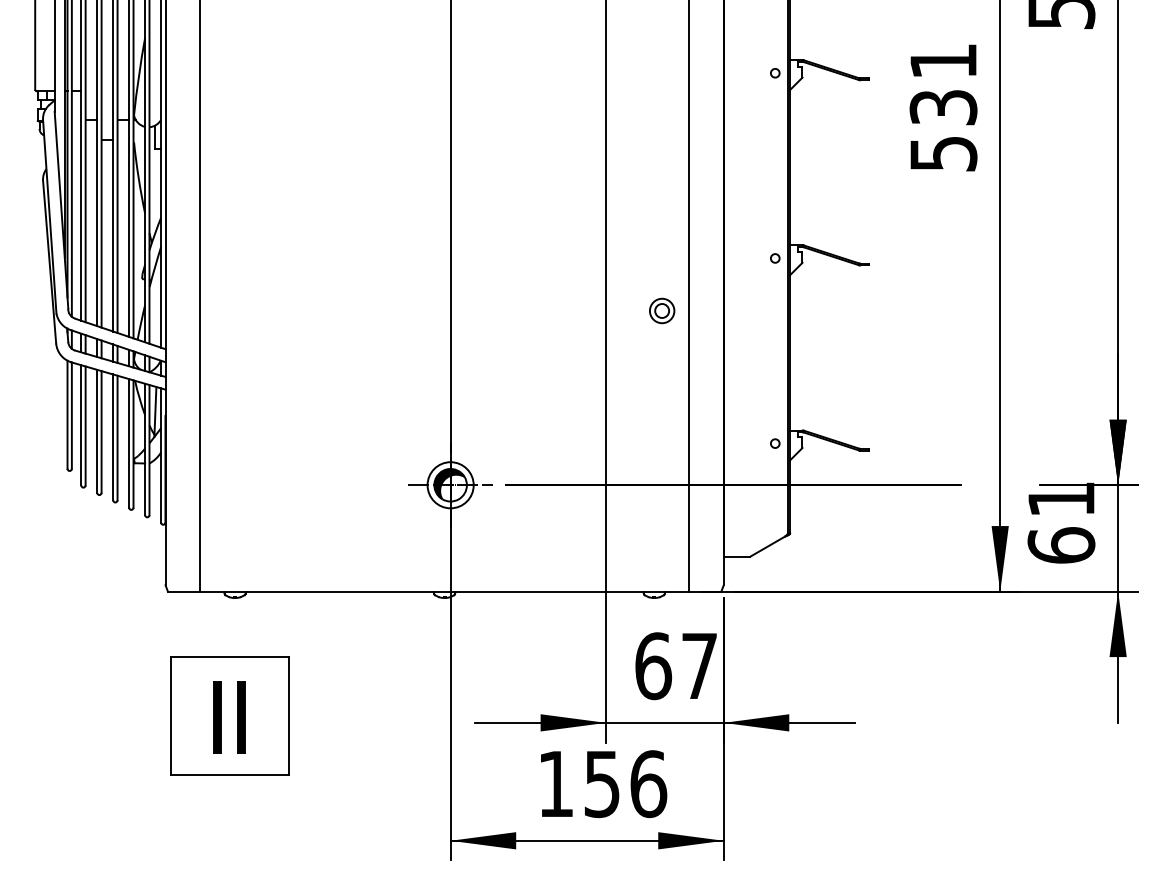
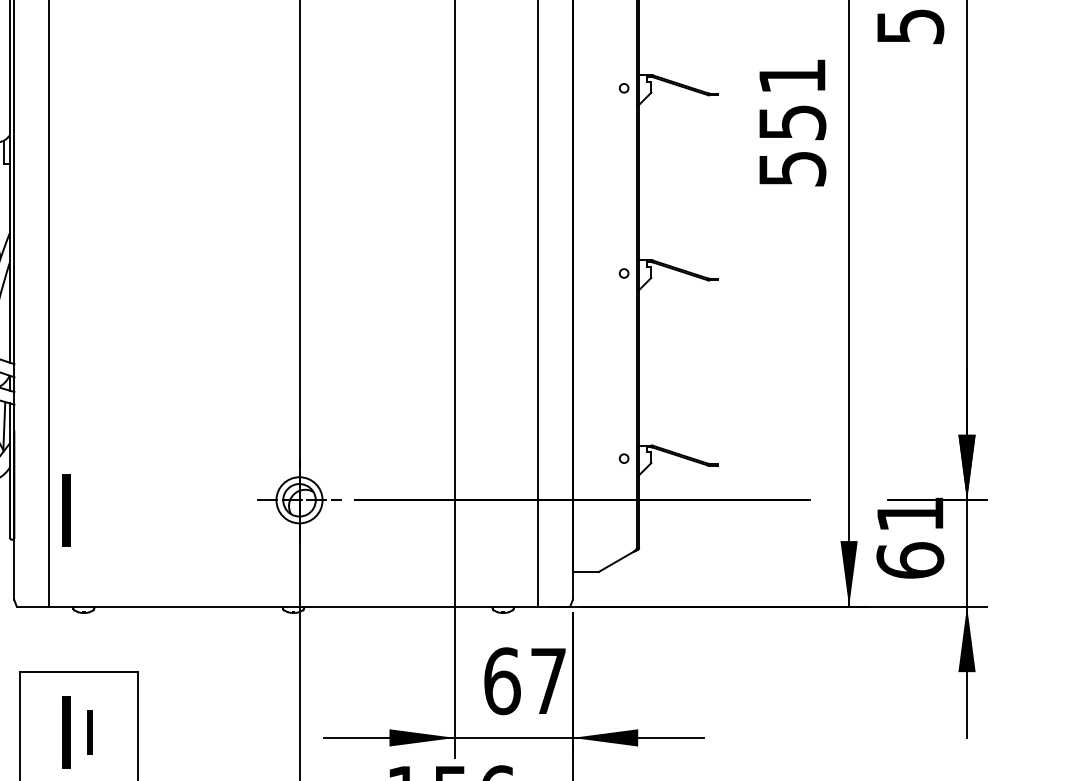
text: (942, 107) -> (791, 122), 531 -> 551
part: (662, 310) -> (511, 325), removed
hatch: (449, 483) -> (298, 498), removed
part: (217, 495) -> (66, 510), added
part: (241, 717) -> (90, 732), size x0.6

